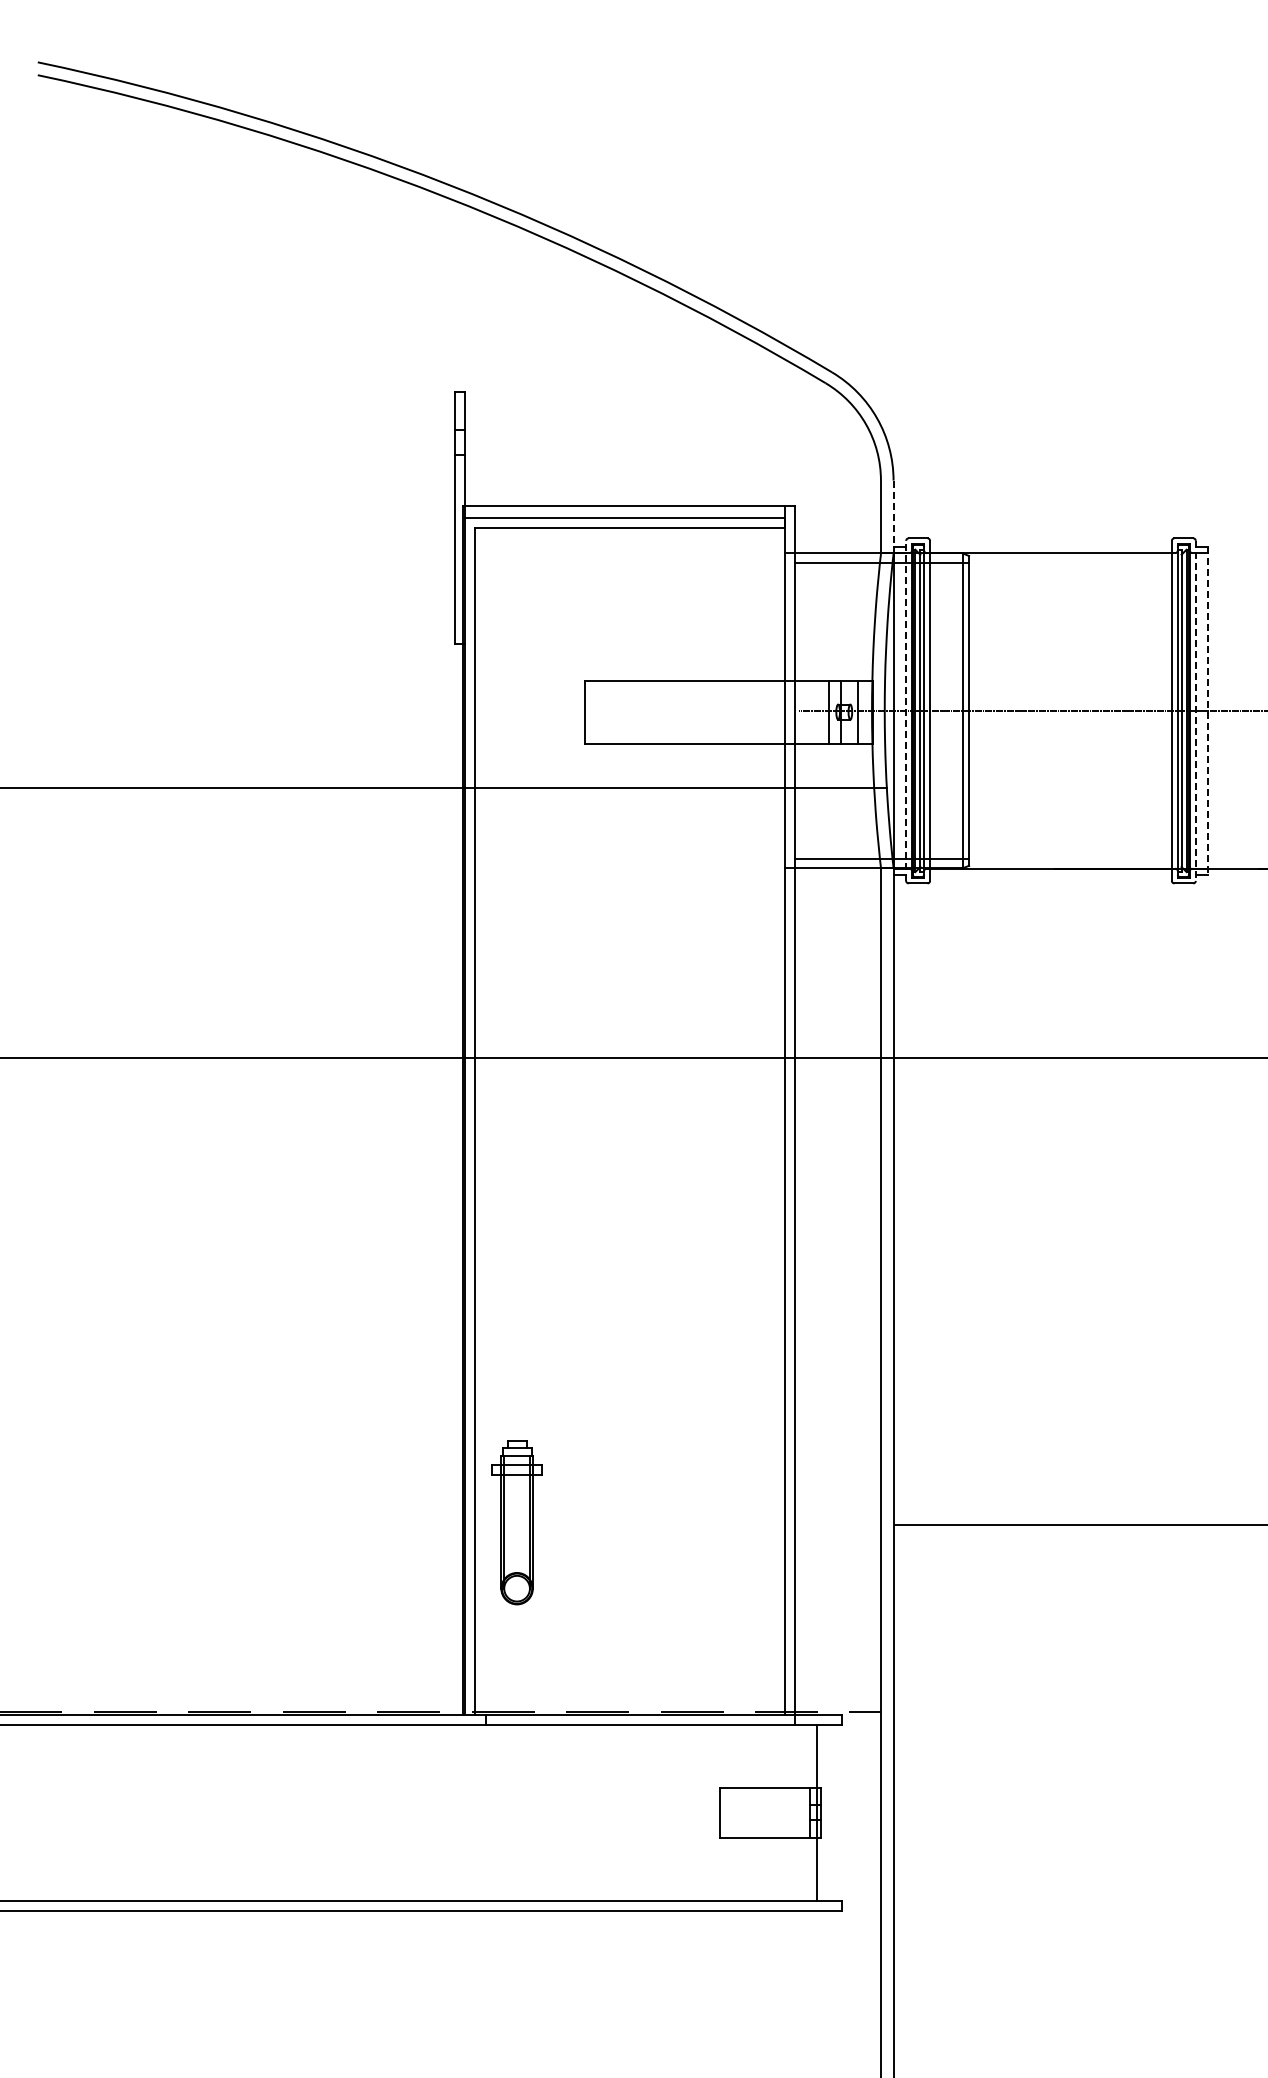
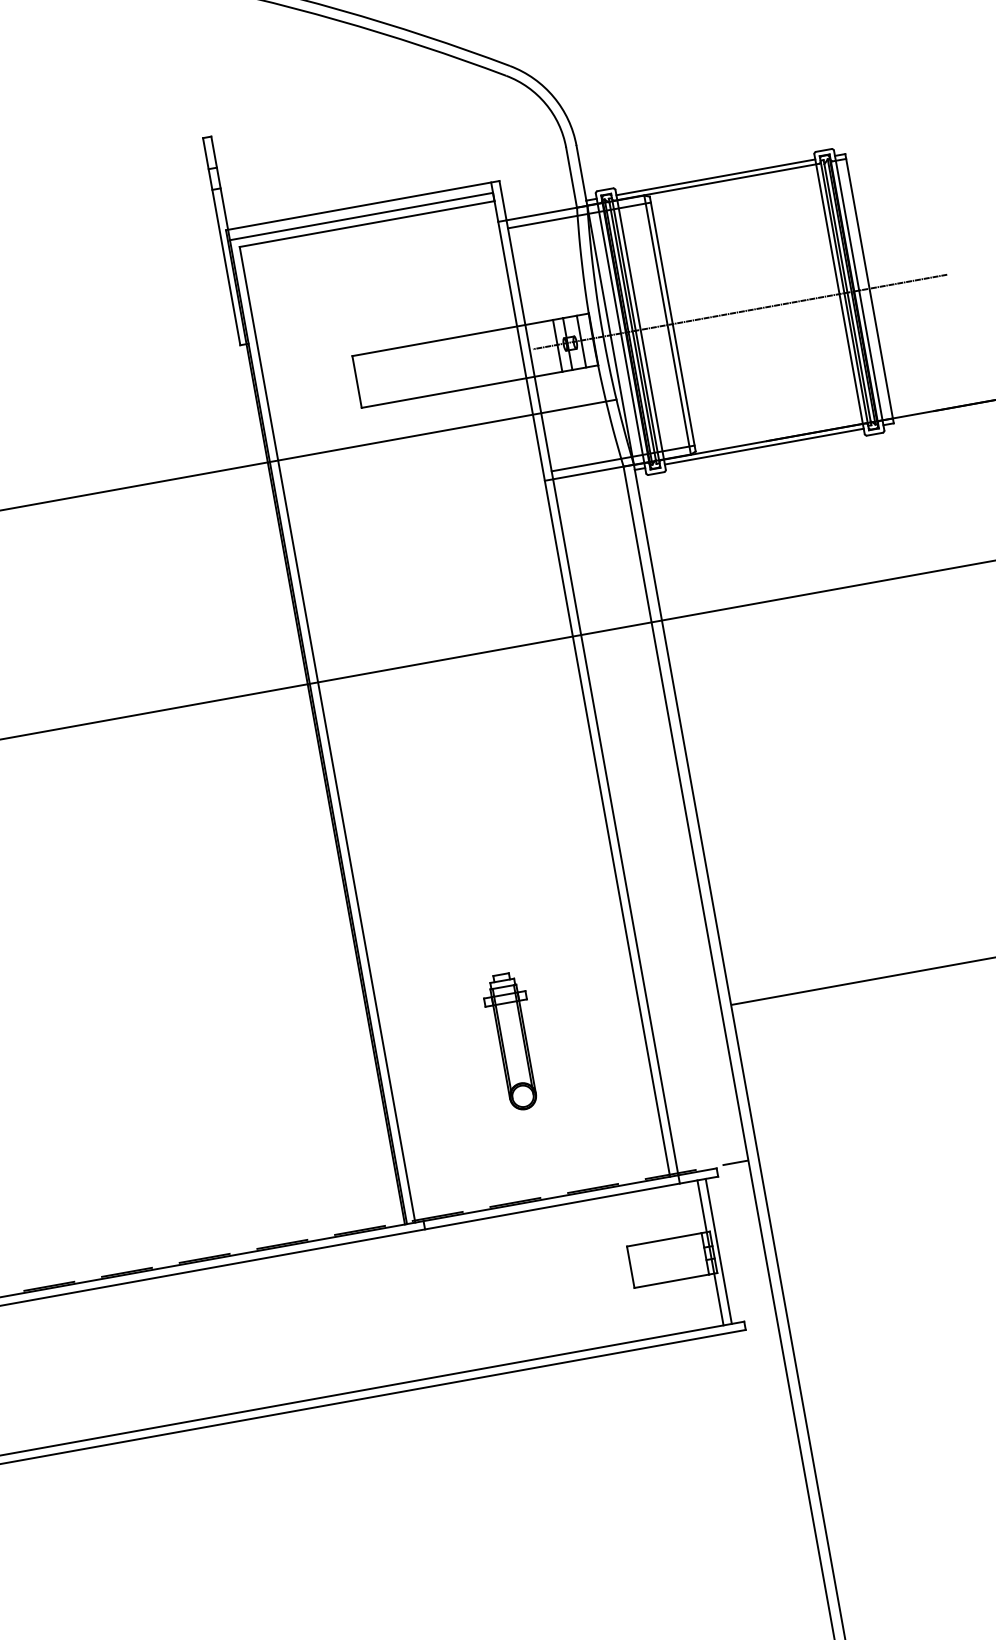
line: (893, 514) -> (581, 173), dashed -> solid
line: (1050, 547) -> (715, 177), added
line: (906, 710) -> (621, 333), dashed -> solid
line: (1208, 710) -> (869, 288), dashed -> solid
line: (1195, 711) -> (859, 291), dashed -> solid
line: (1050, 874) -> (763, 446), added
part: (516, 1522) -> (512, 1041), moved
line: (826, 1812) -> (718, 1251), added

